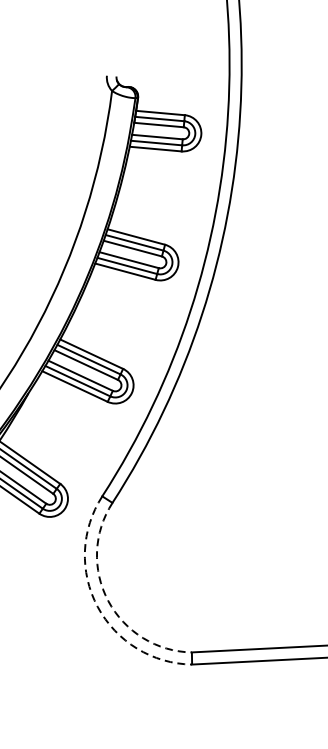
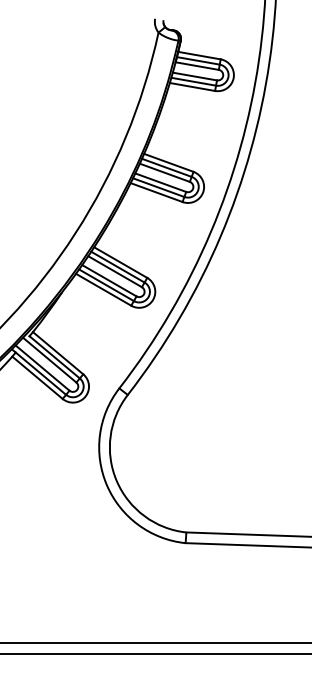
arc: (108, 600) -> (116, 480), dashed -> solid
arc: (97, 607) -> (106, 485), dashed -> solid

